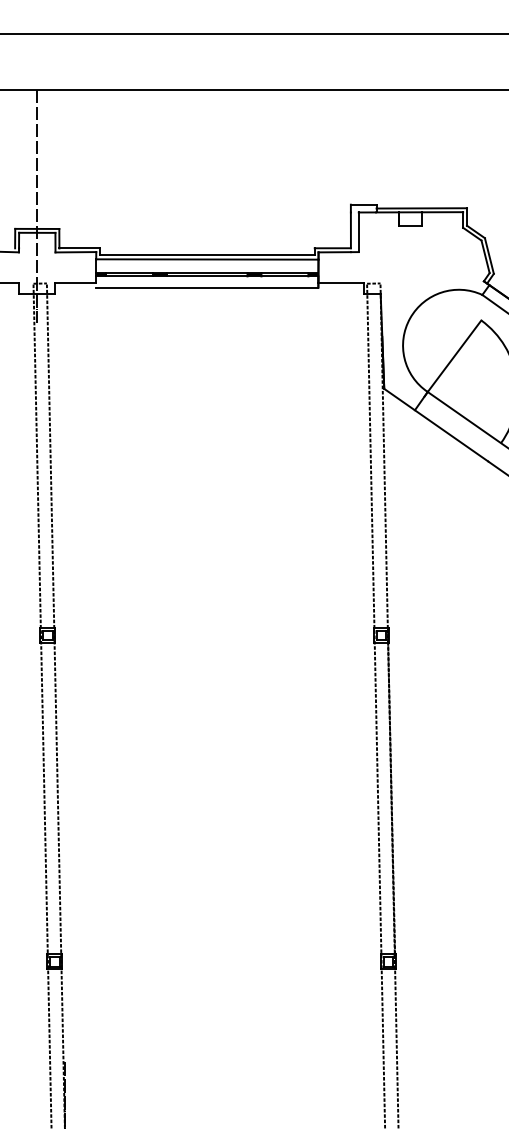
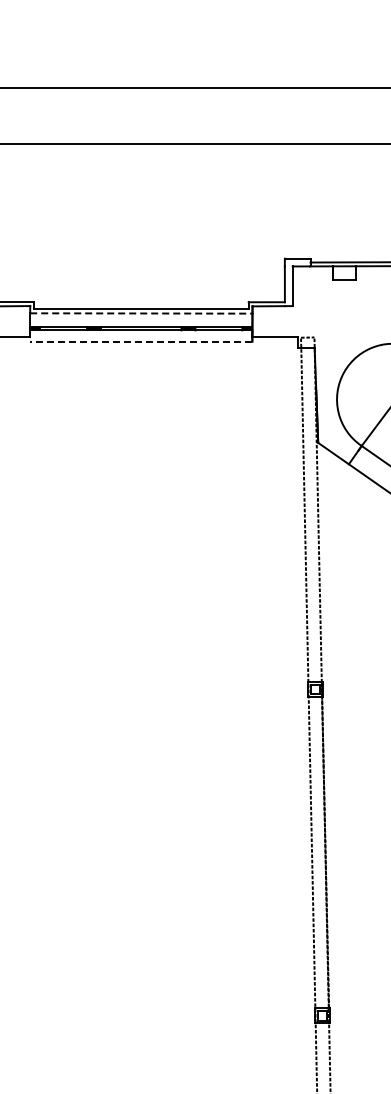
line: (207, 259) -> (141, 313), solid -> dashed
line: (206, 287) -> (140, 341), solid -> dashed

